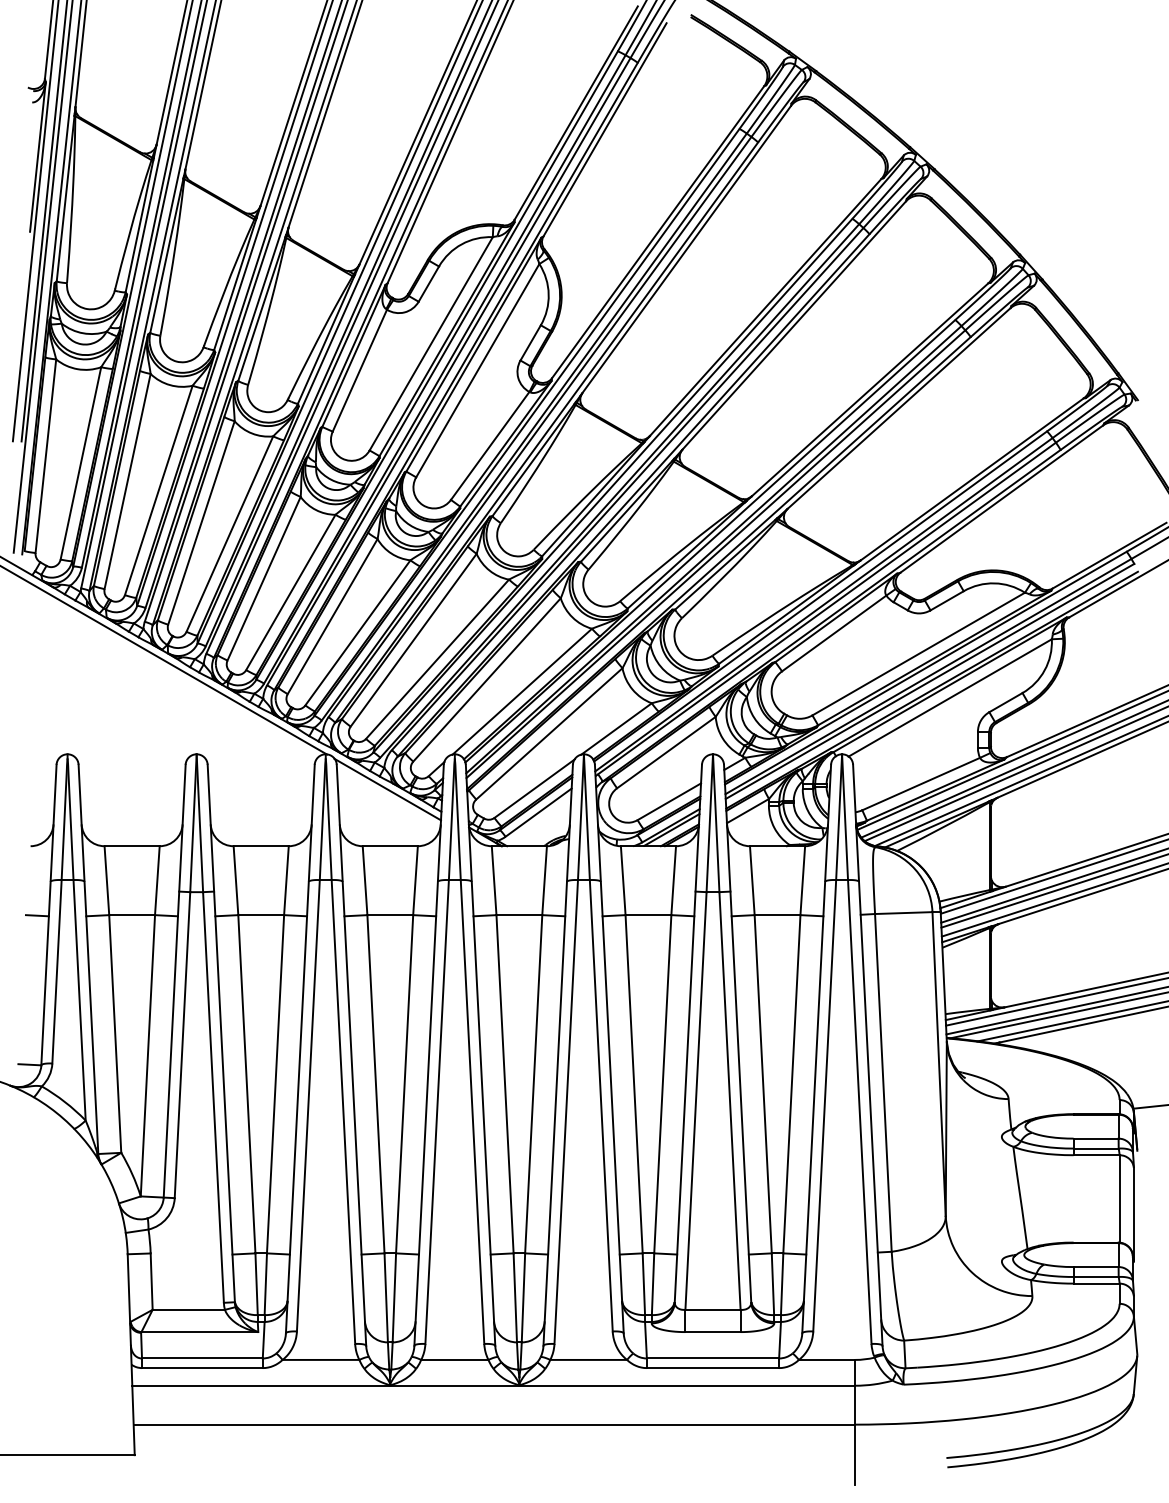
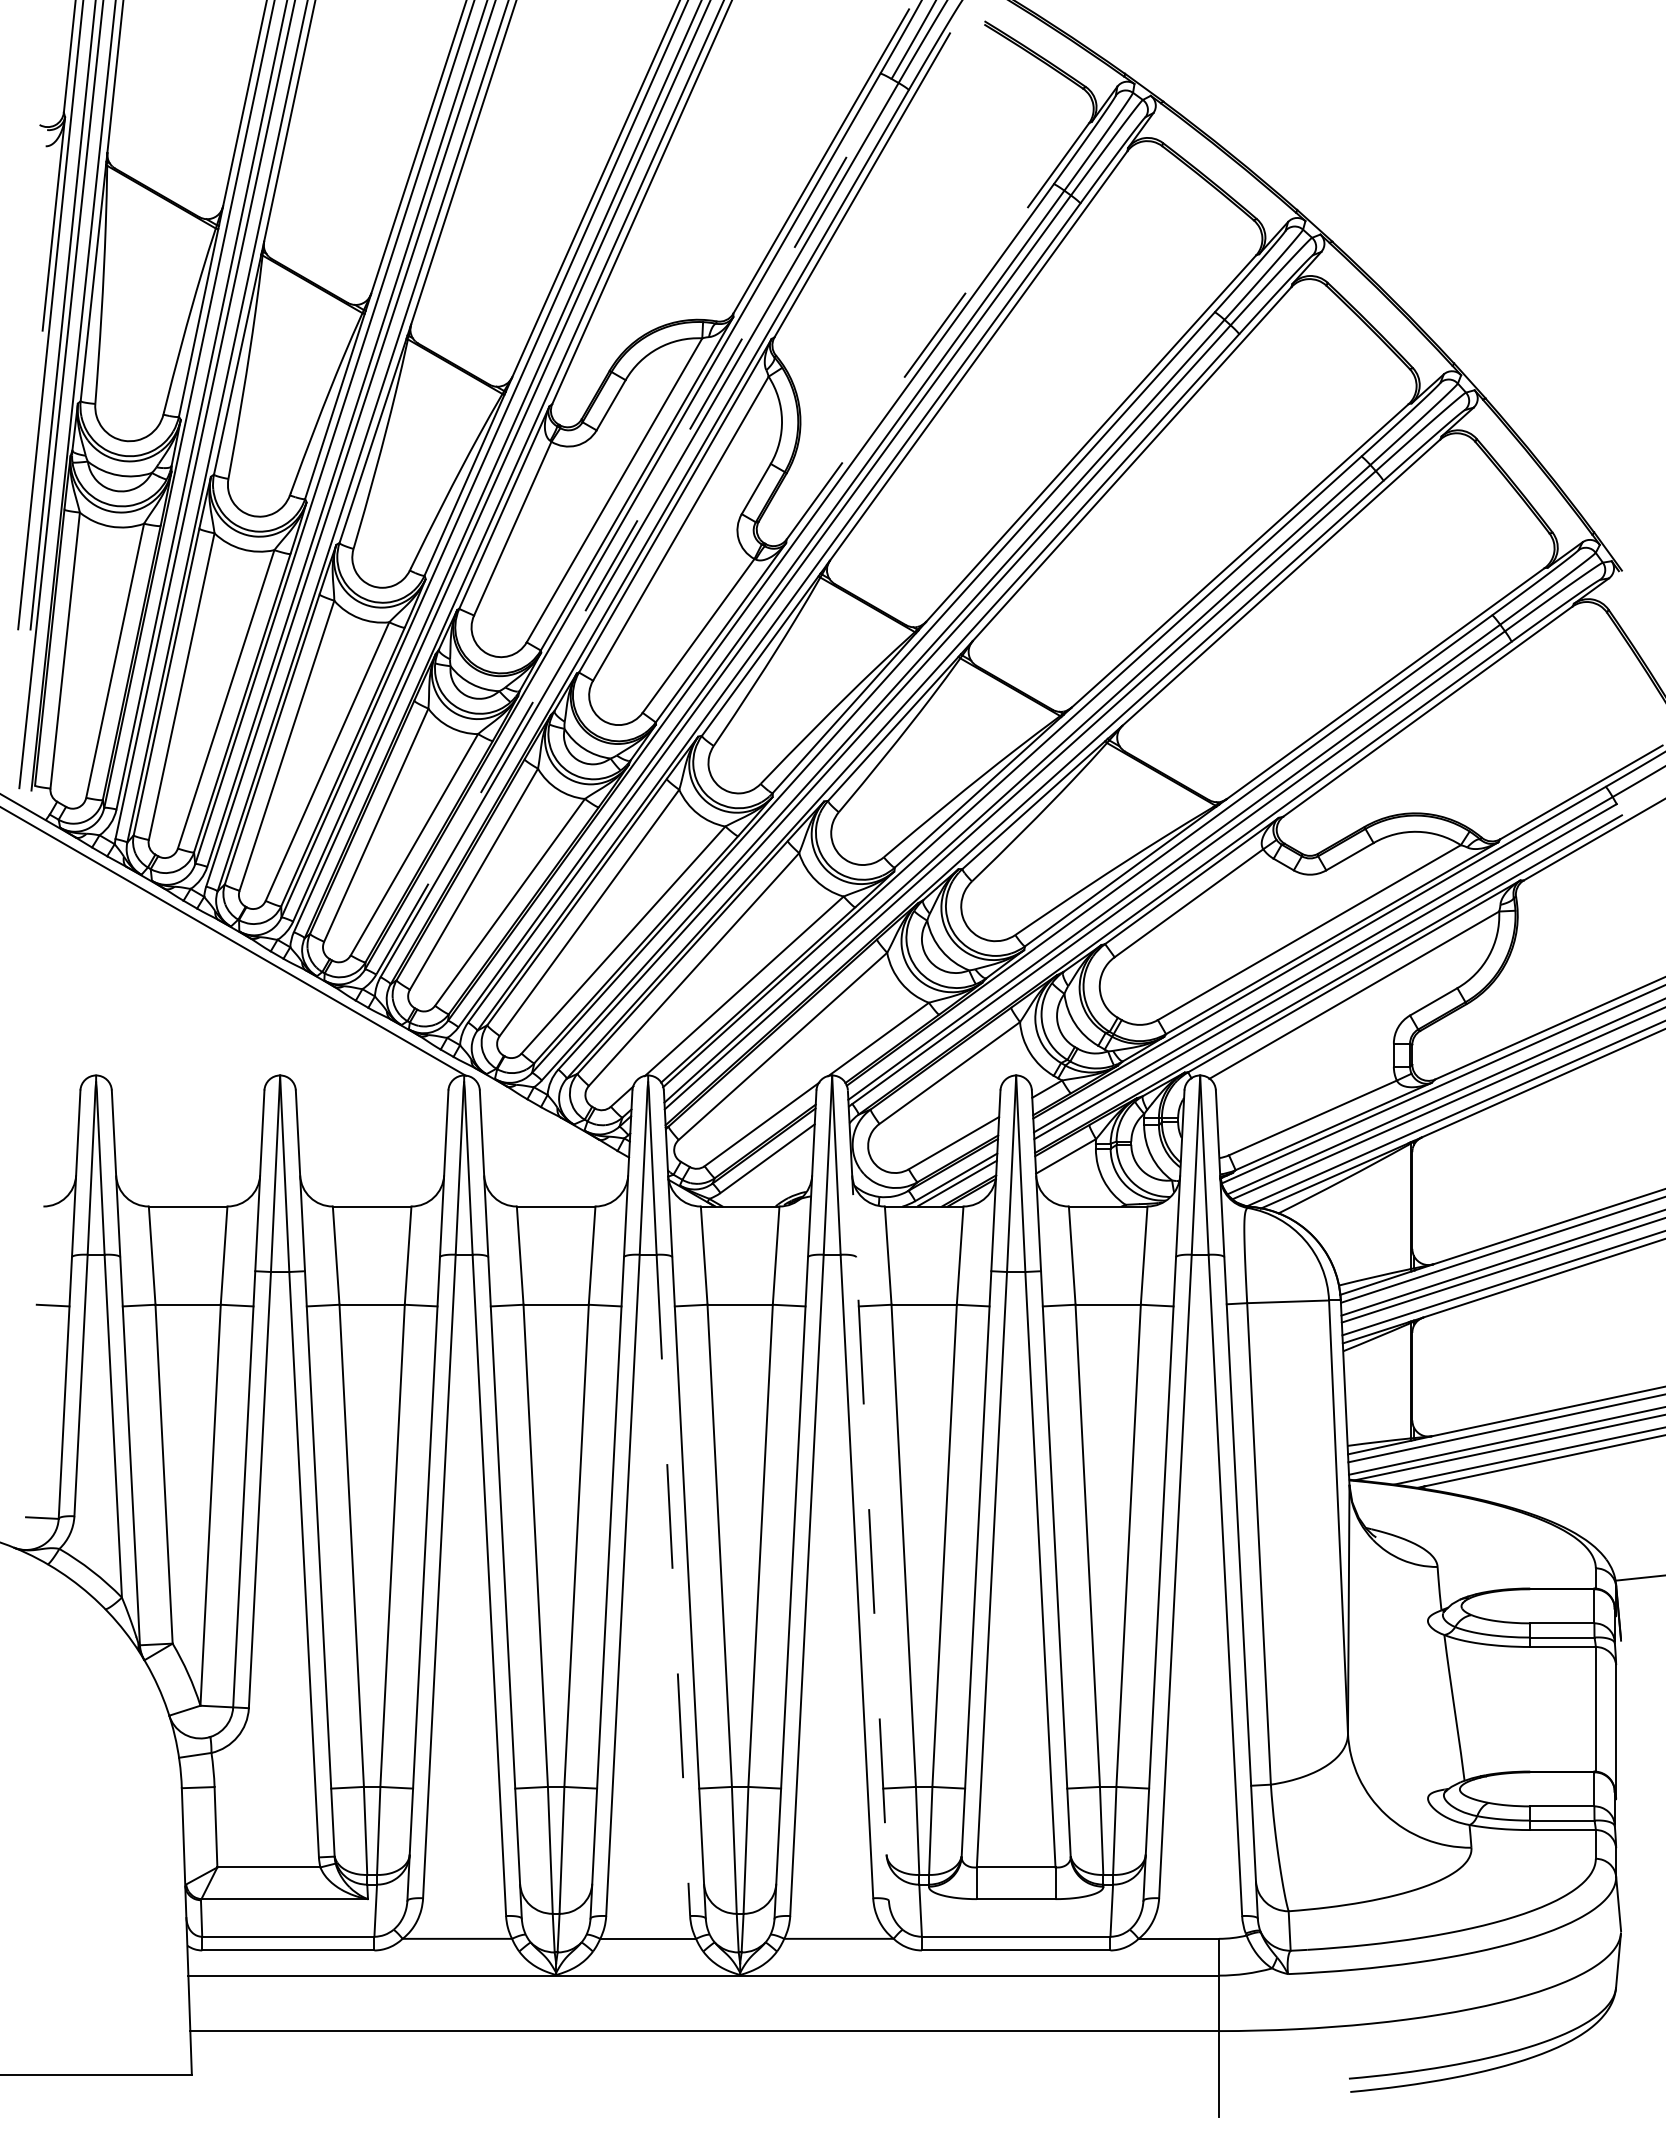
line: (657, 232) -> (937, 331), solid -> dashed
line: (444, 369) -> (633, 526), solid -> dashed
line: (387, 789) -> (552, 1125), removed
line: (609, 1048) -> (868, 1495), solid -> dashed
line: (472, 1112) -> (673, 1585), solid -> dashed

